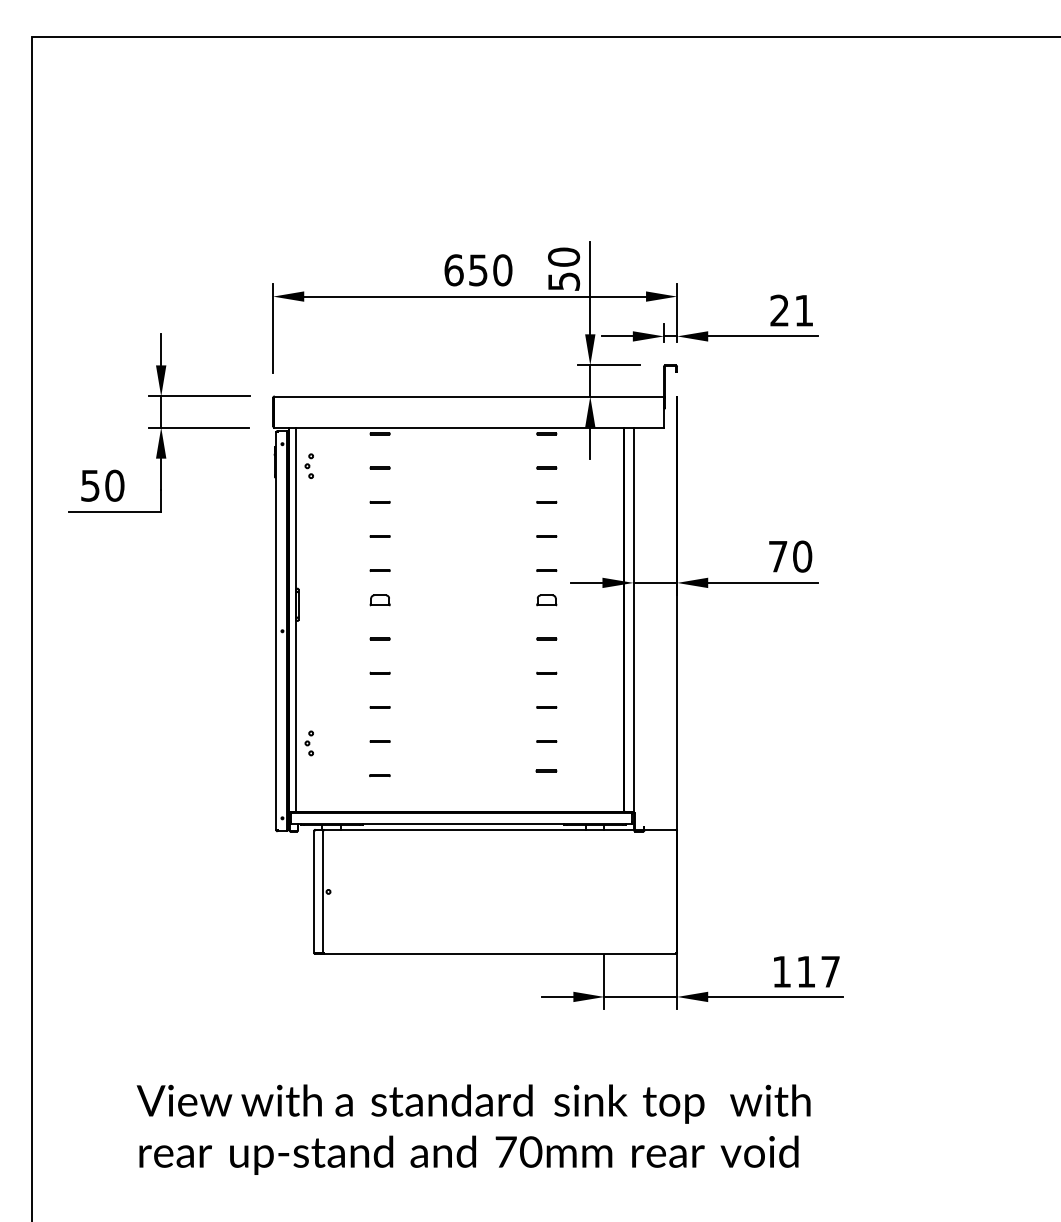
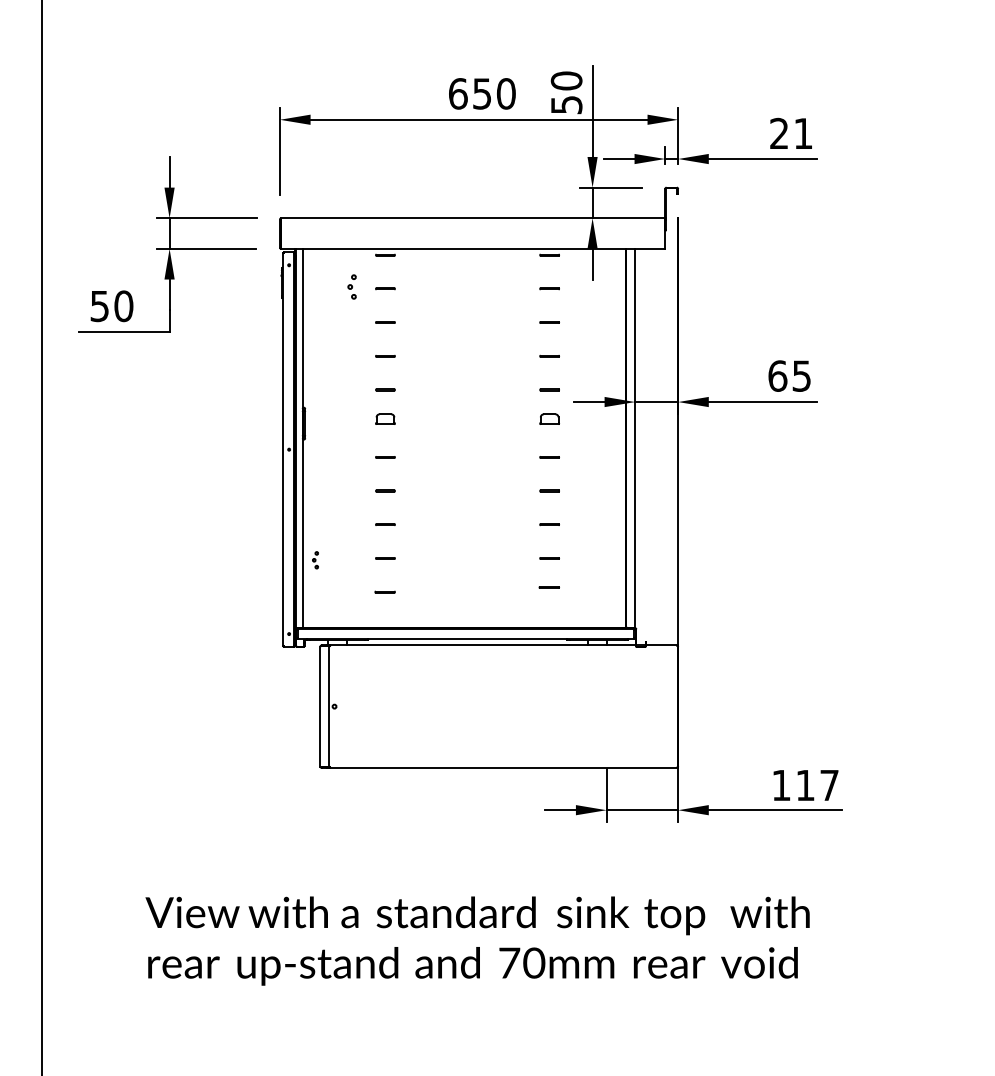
part: (308, 465) -> (351, 286), moved
text: (790, 556) -> (789, 375), 70 -> 65
part: (308, 743) -> (314, 560), size x0.7

